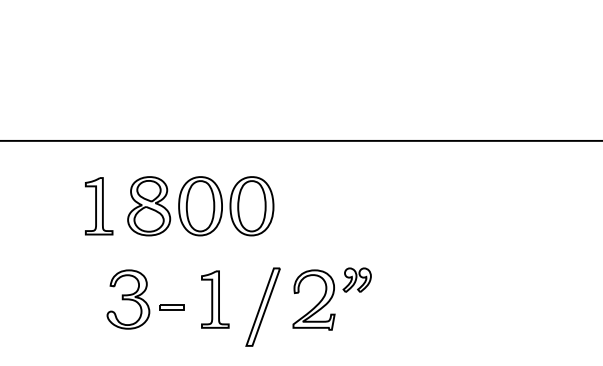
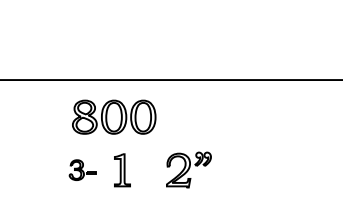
part: (99, 206) -> (56, 117), removed
part: (145, 298) -> (82, 169), size x0.6
part: (262, 306) -> (149, 174), removed

